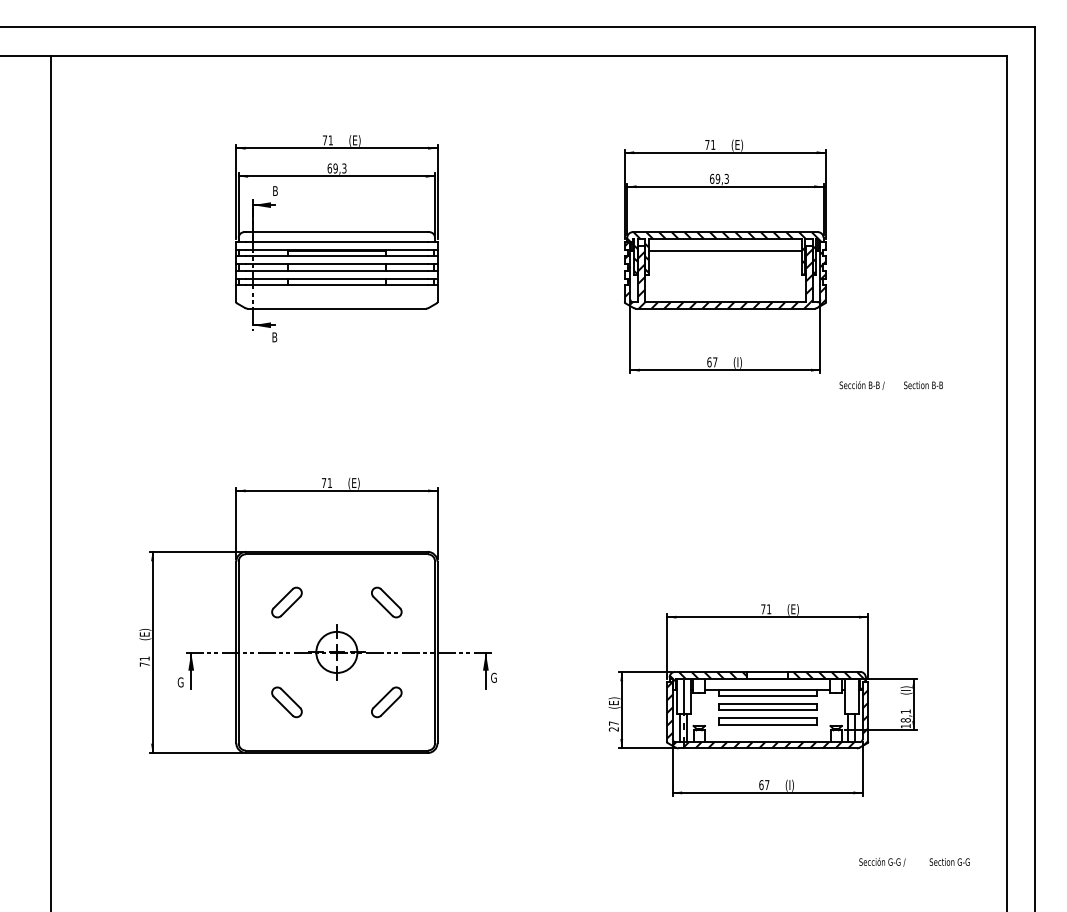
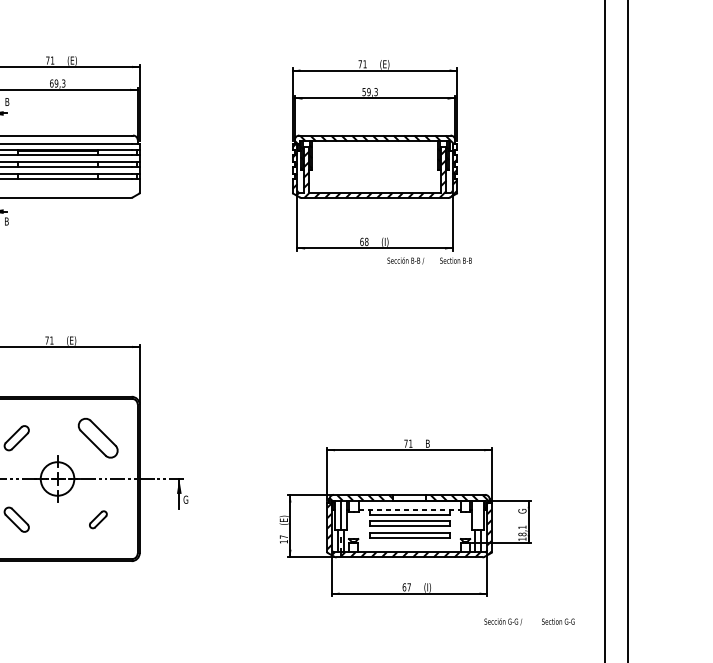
text: (712, 178) -> (364, 91), 69,3 -> 59,3
line: (725, 250) -> (375, 150), removed
text: (715, 362) -> (366, 242), 67 -> 68
text: (890, 385) -> (429, 260), moved
part: (386, 602) -> (98, 438), size x1.6
text: (792, 609) -> (429, 443), (E) -> B
line: (768, 690) -> (410, 510), solid -> dashed
text: (906, 690) -> (522, 510), (I) -> G
part: (386, 702) -> (98, 519), size x0.7
text: (613, 729) -> (283, 541), 27 -> 17
text: (914, 861) -> (529, 621), moved

